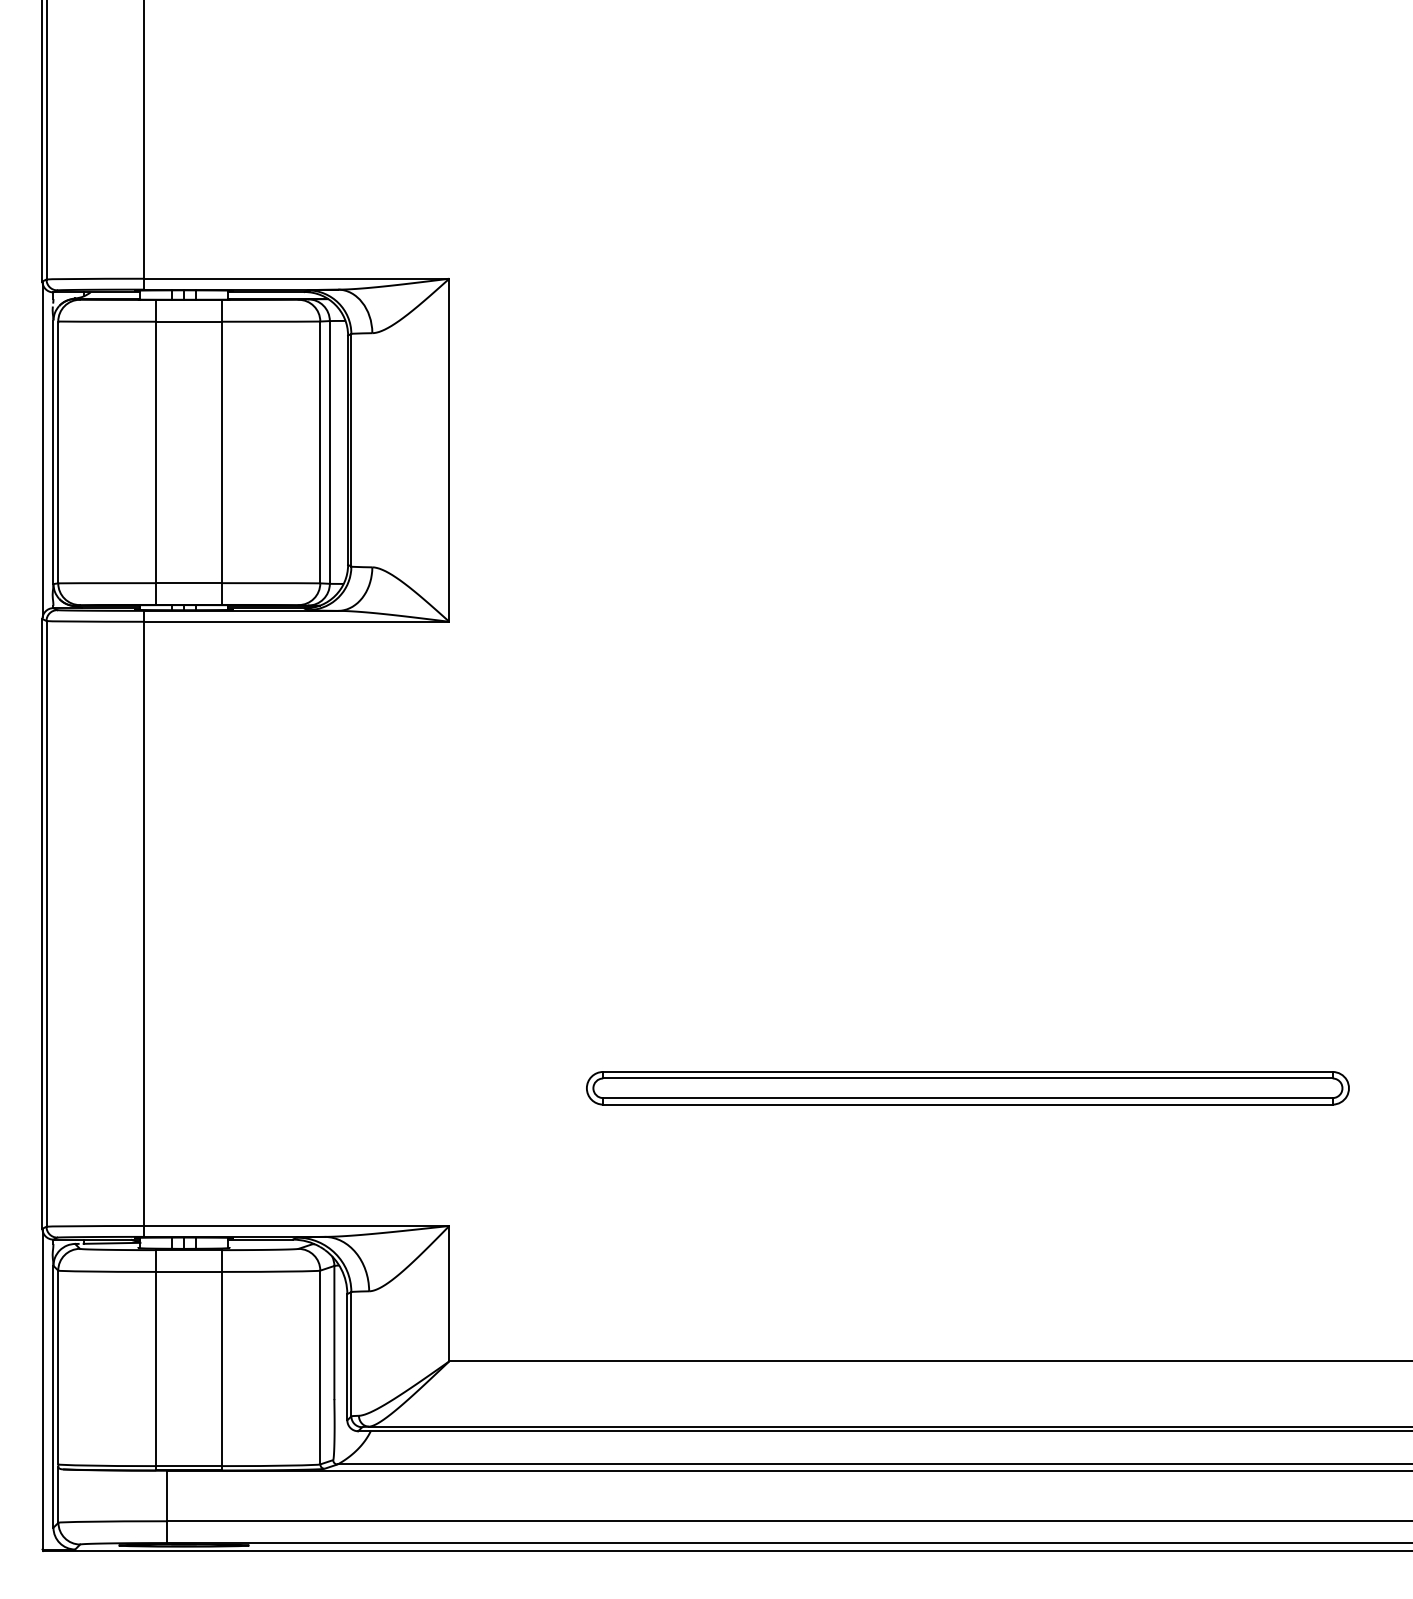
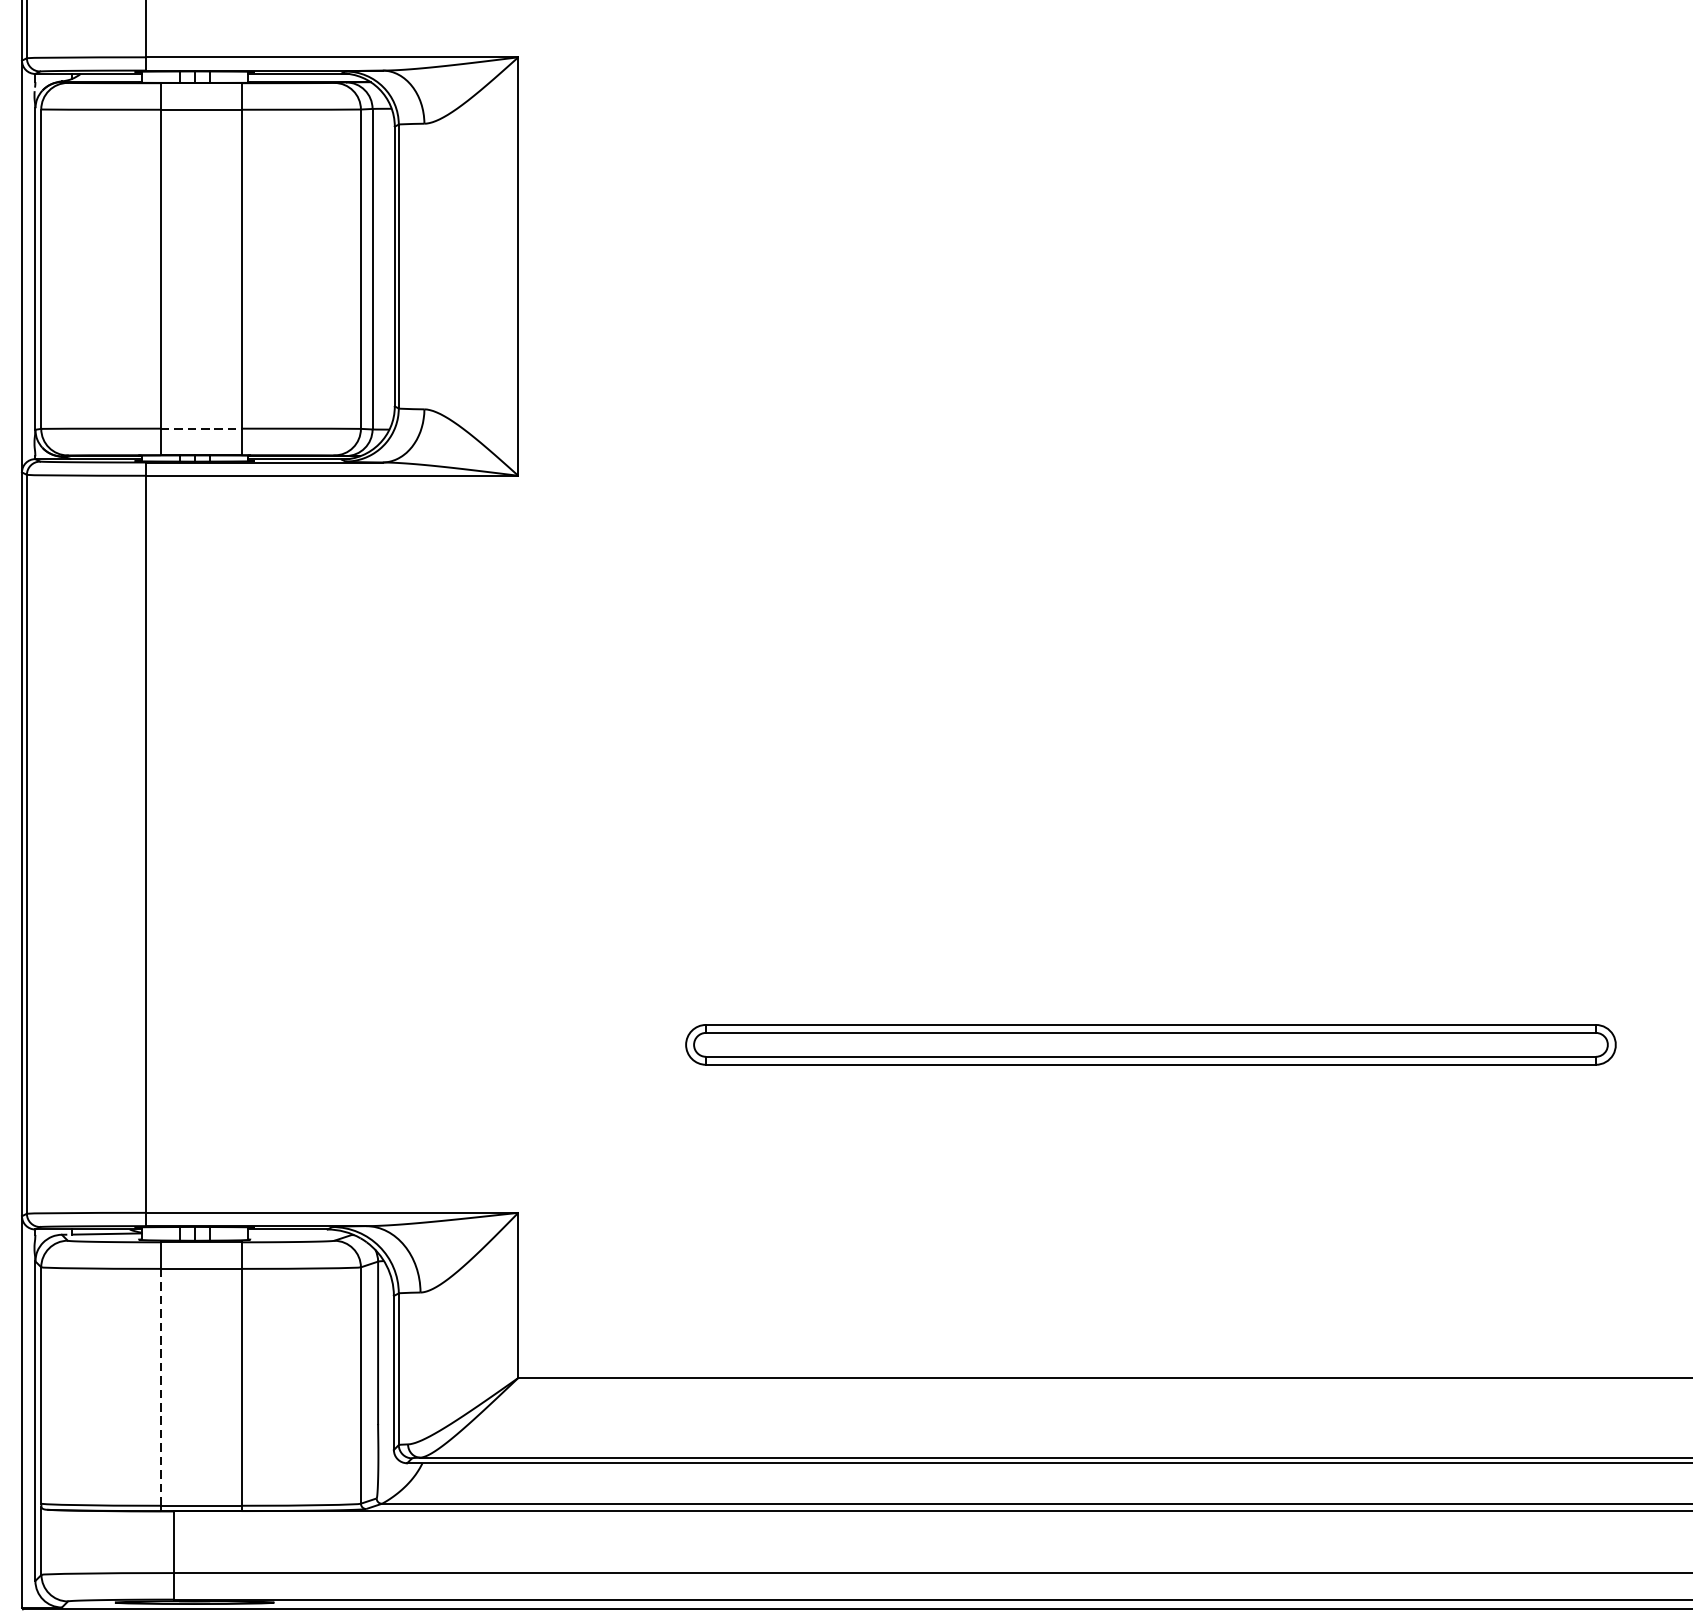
line: (189, 583) -> (201, 429), solid -> dashed
line: (156, 1369) -> (161, 1387), solid -> dashed

